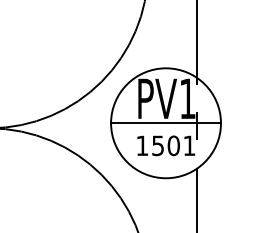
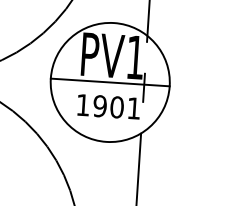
text: (158, 145) -> (100, 105), 1501 -> 1901

